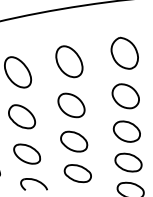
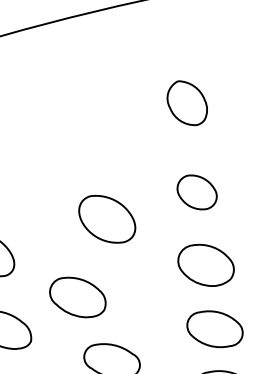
part: (124, 52) -> (186, 101), size x0.7
part: (69, 61) -> (74, 130), removed
part: (125, 96) -> (196, 192), size x0.7
part: (71, 105) -> (107, 219), moved
part: (74, 141) -> (78, 297), moved

